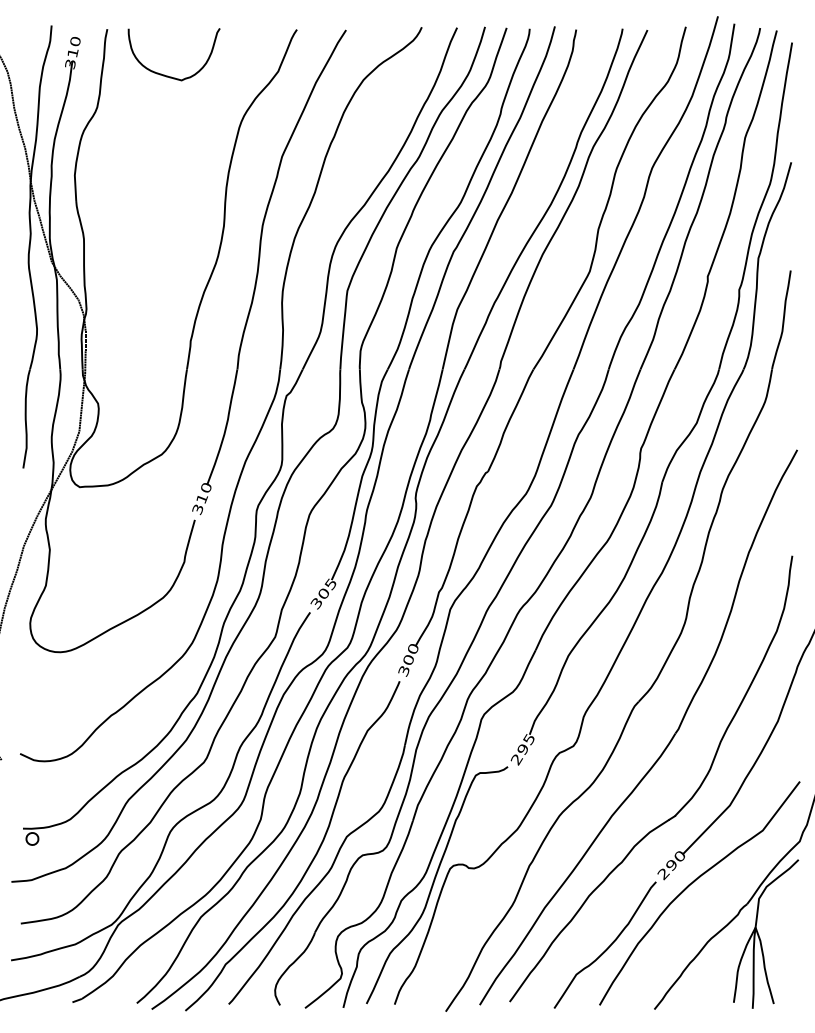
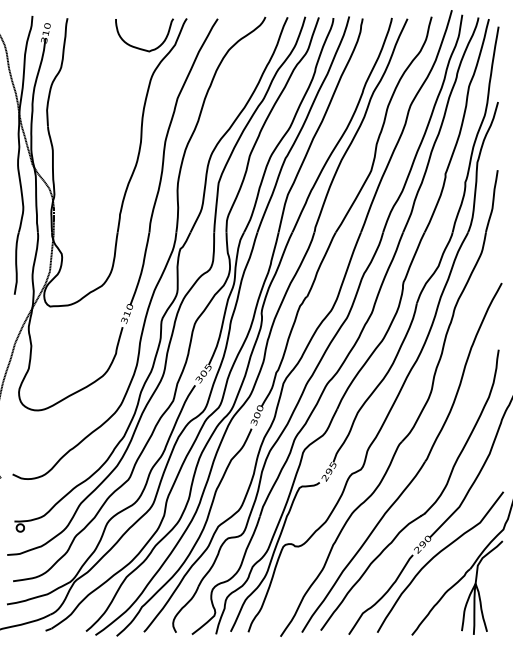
curve: (166, 74) -> (139, 47), moved

